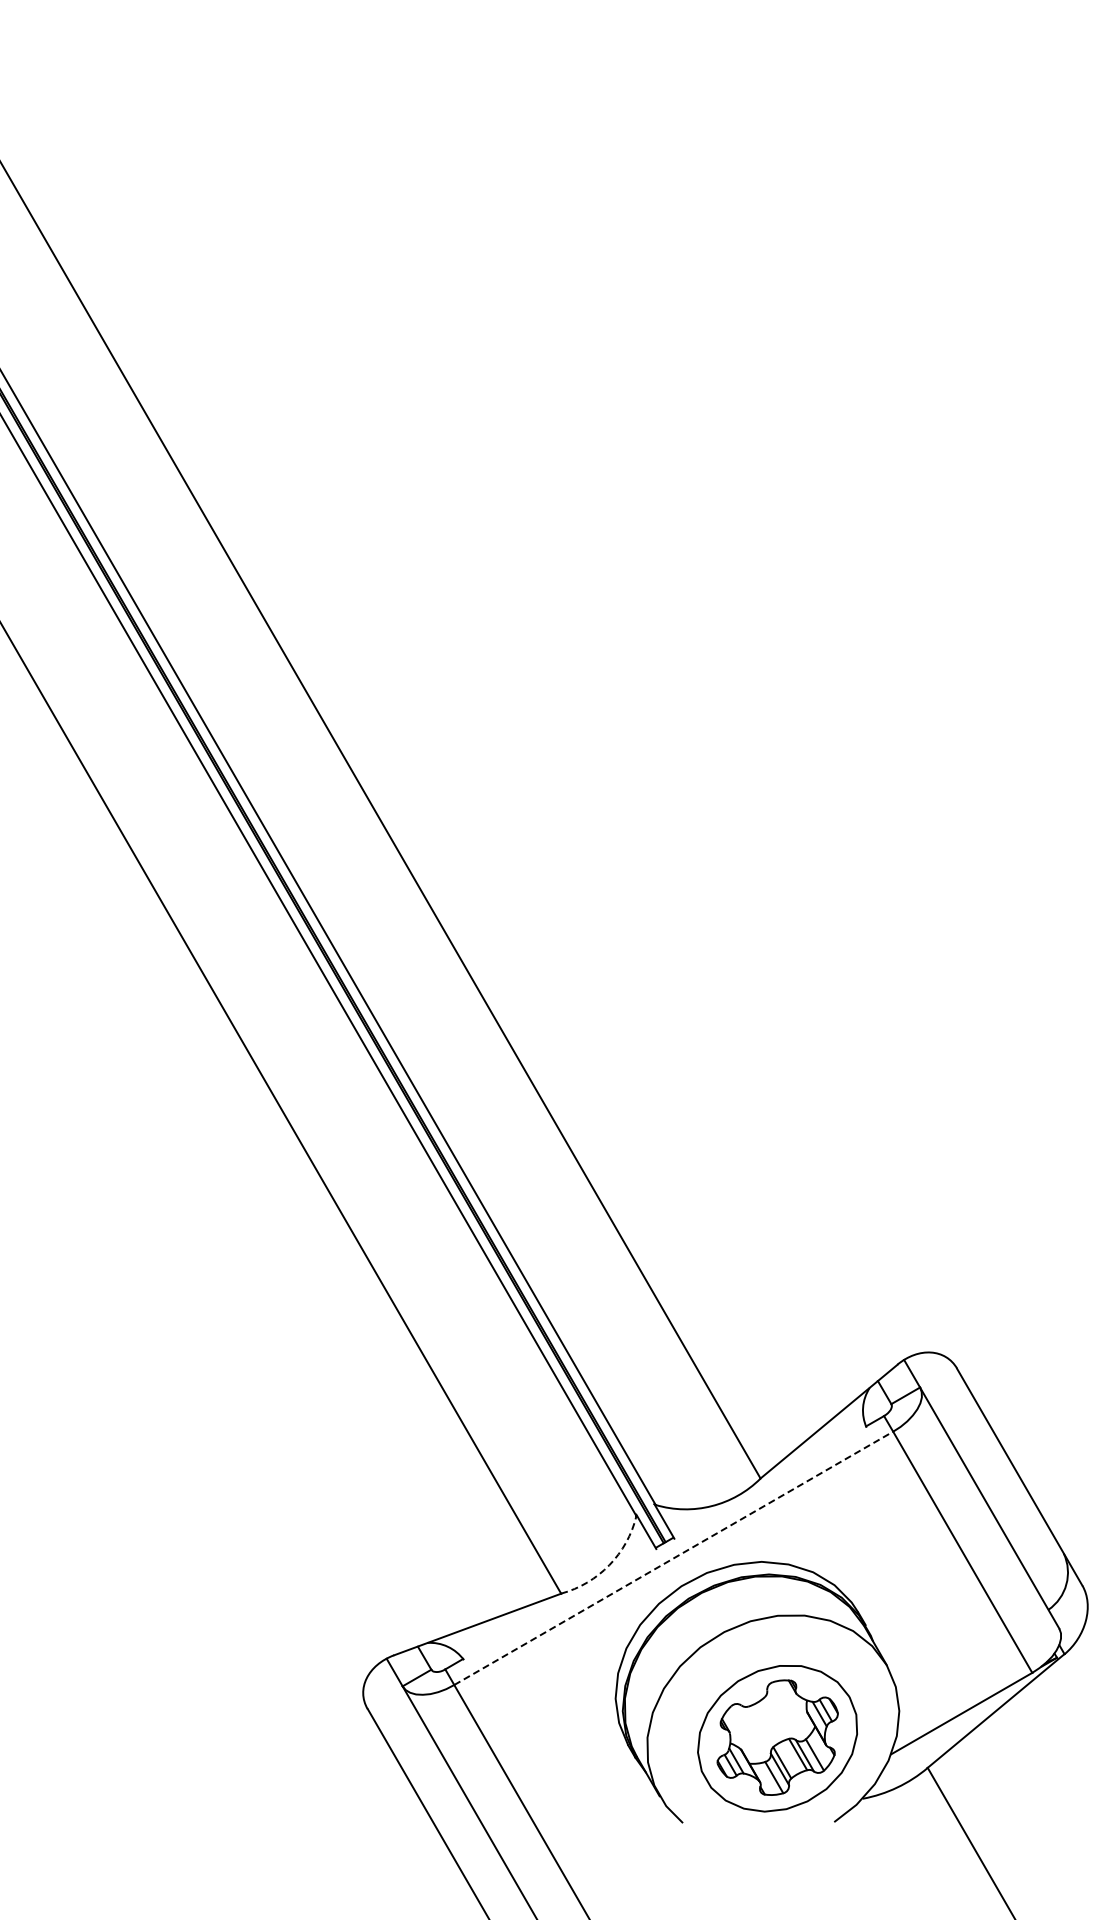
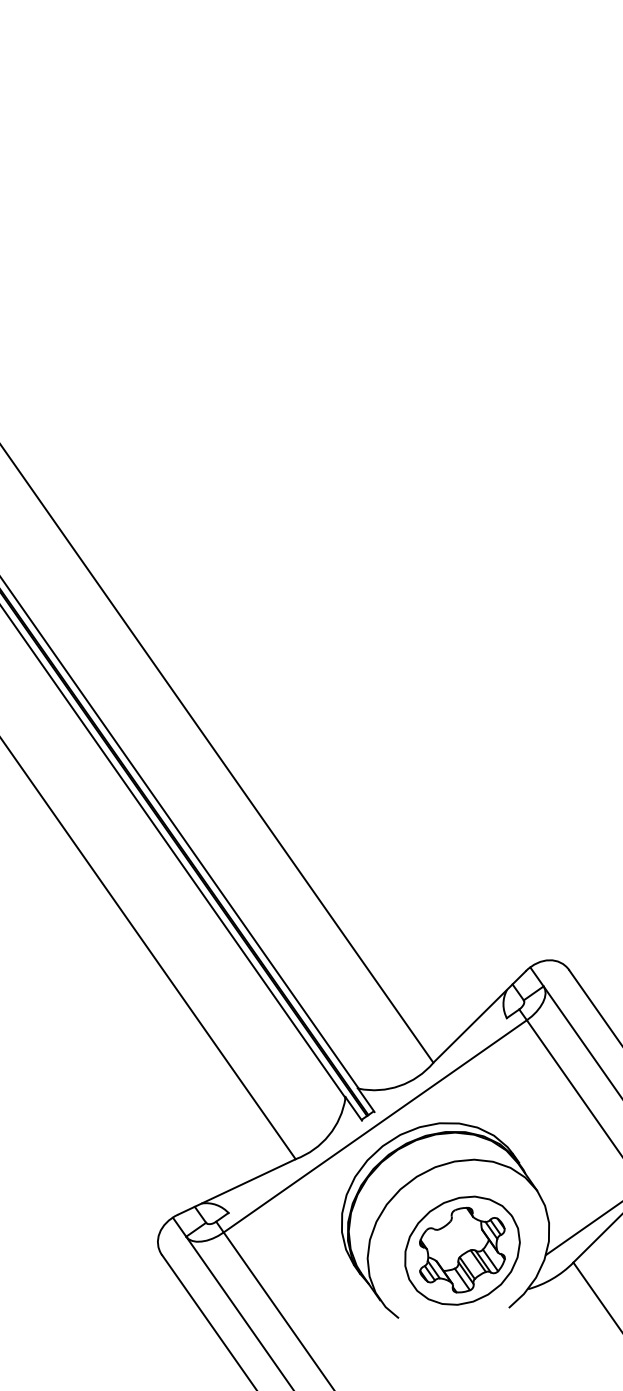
line: (674, 1558) -> (375, 1126), dashed -> solid
arc: (609, 1565) -> (329, 1135), dashed -> solid

